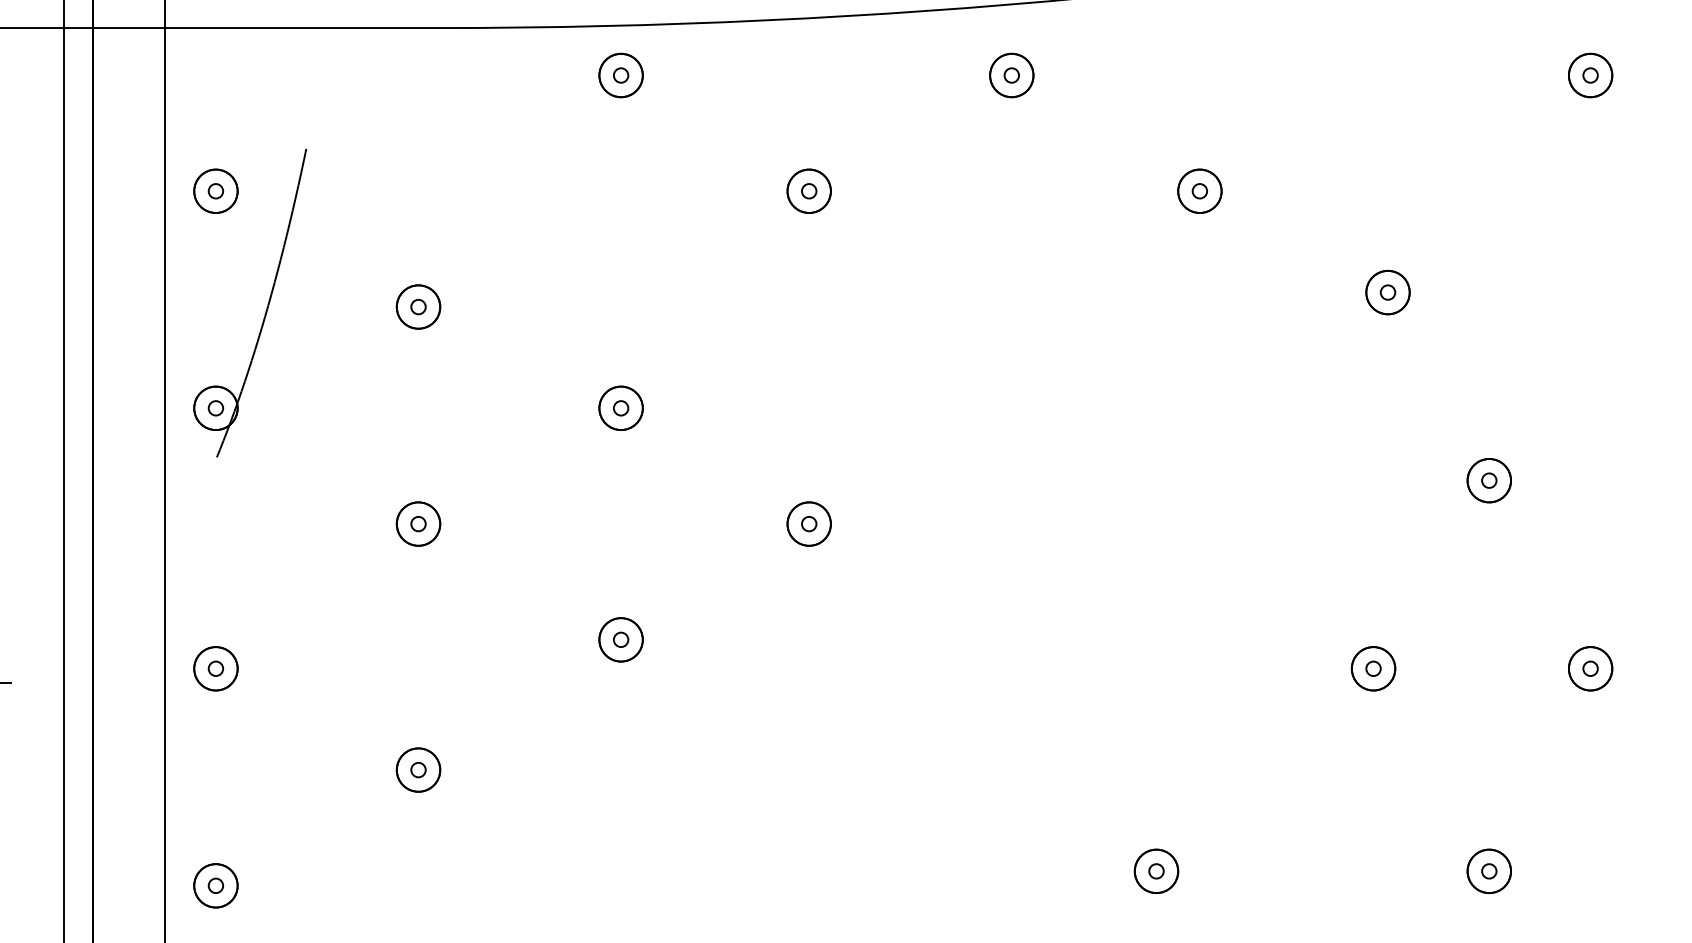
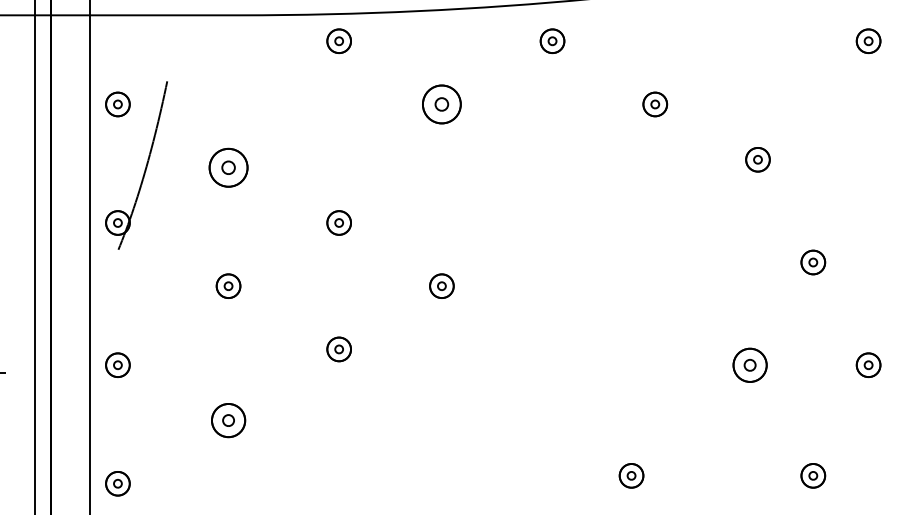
part: (808, 191) -> (441, 104), size x1.6
part: (418, 306) -> (228, 167), size x1.6
part: (1372, 667) -> (749, 364), size x1.4
part: (418, 769) -> (228, 420), size x1.4

